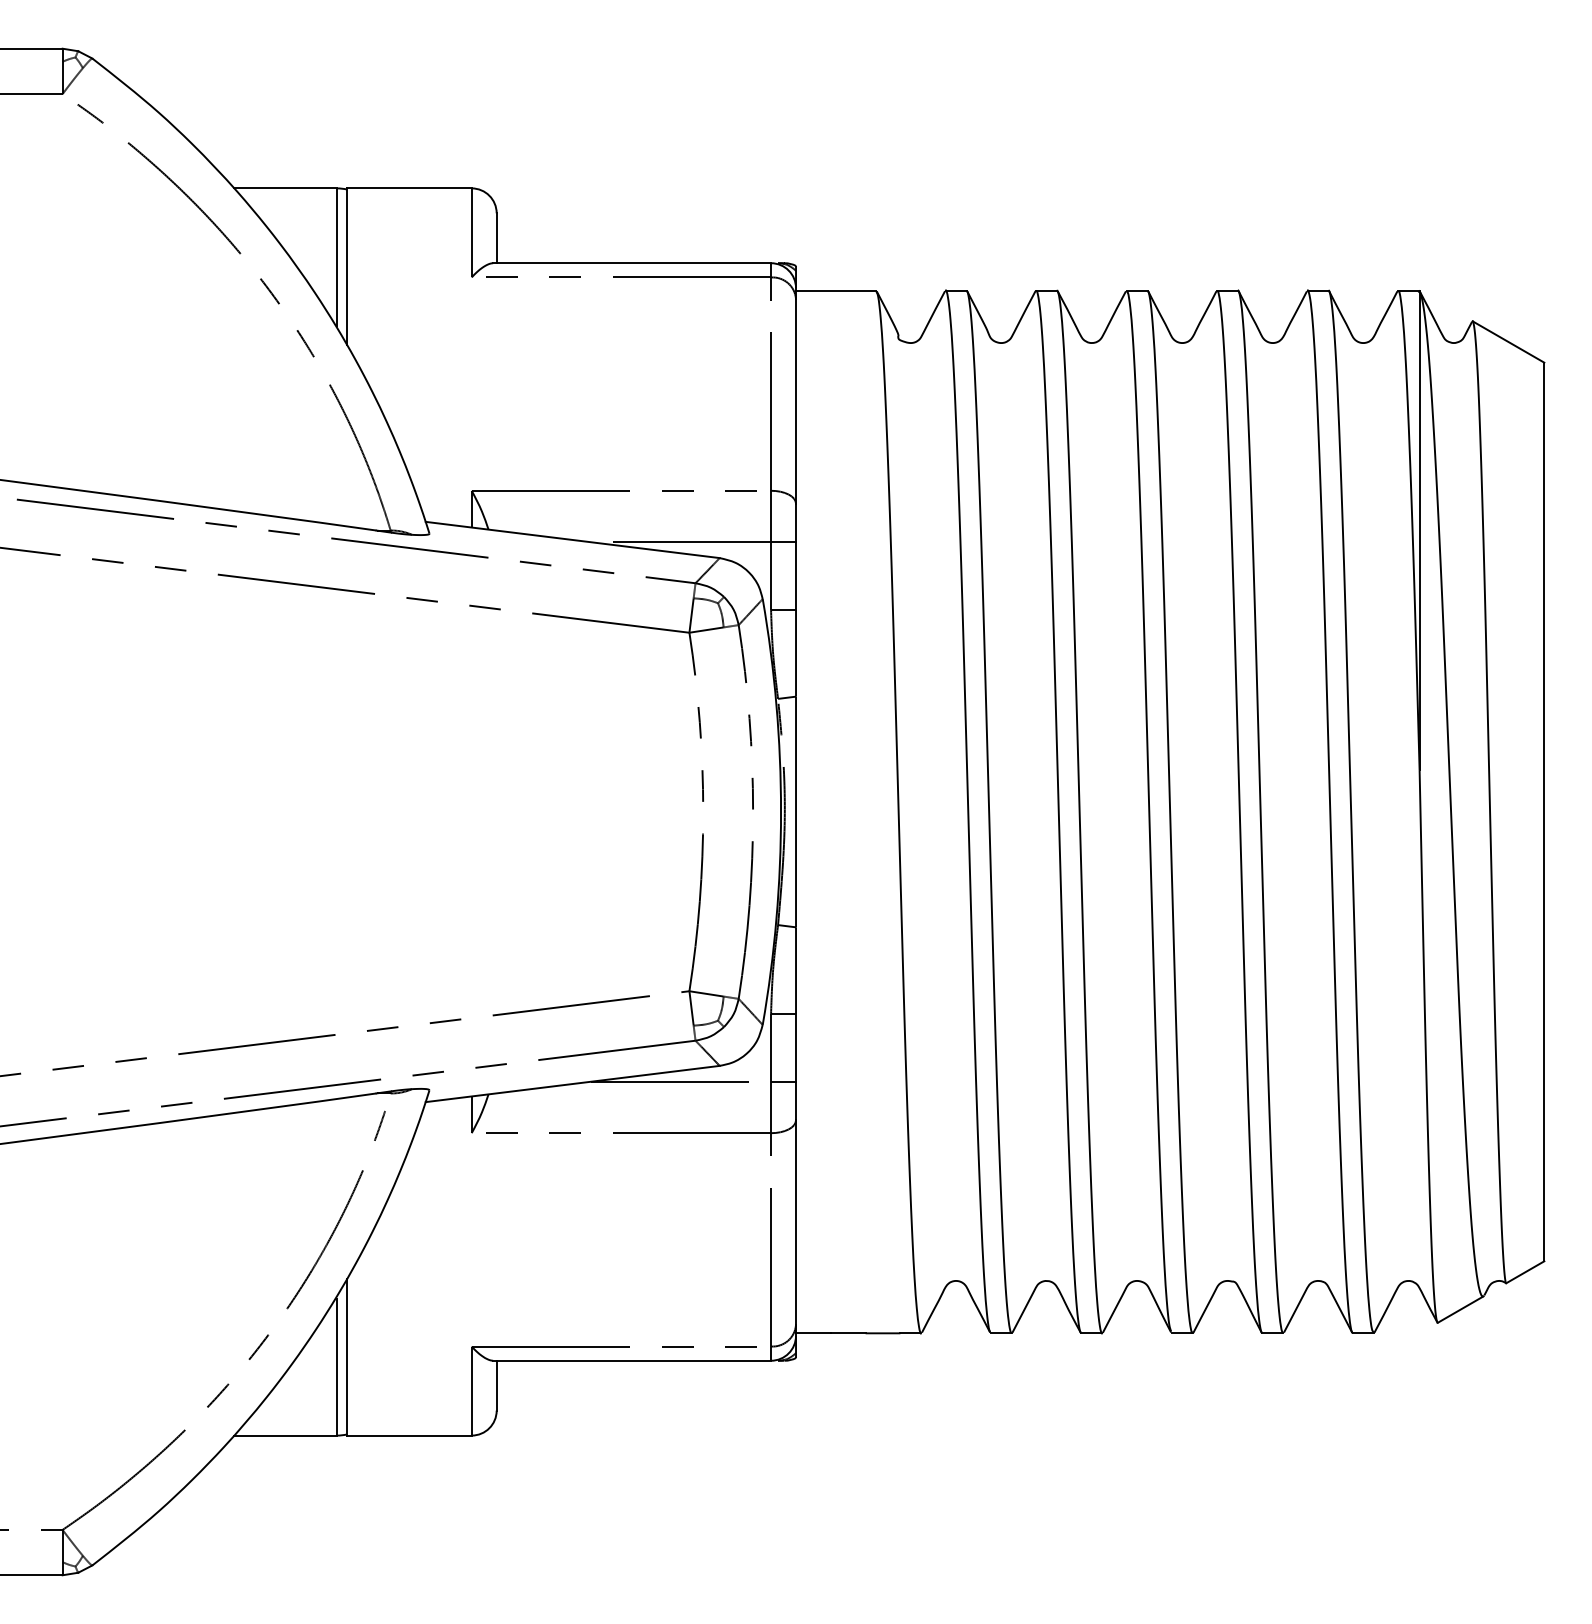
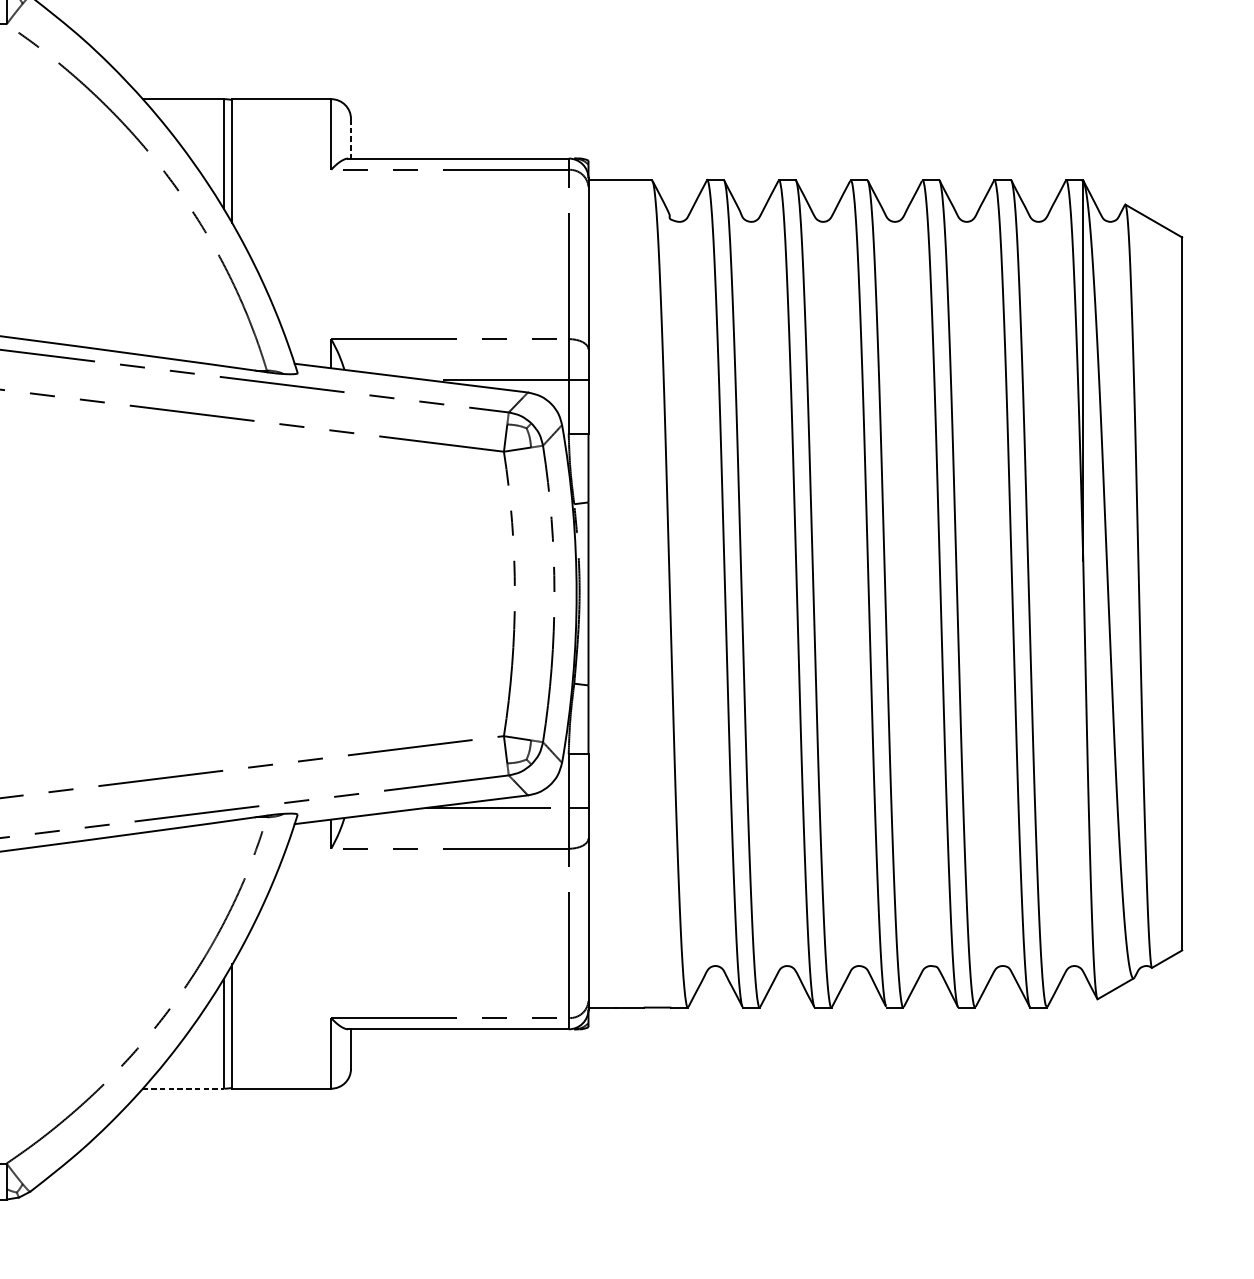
line: (496, 238) -> (350, 138), solid -> dashed
line: (285, 1435) -> (183, 1088), solid -> dashed

